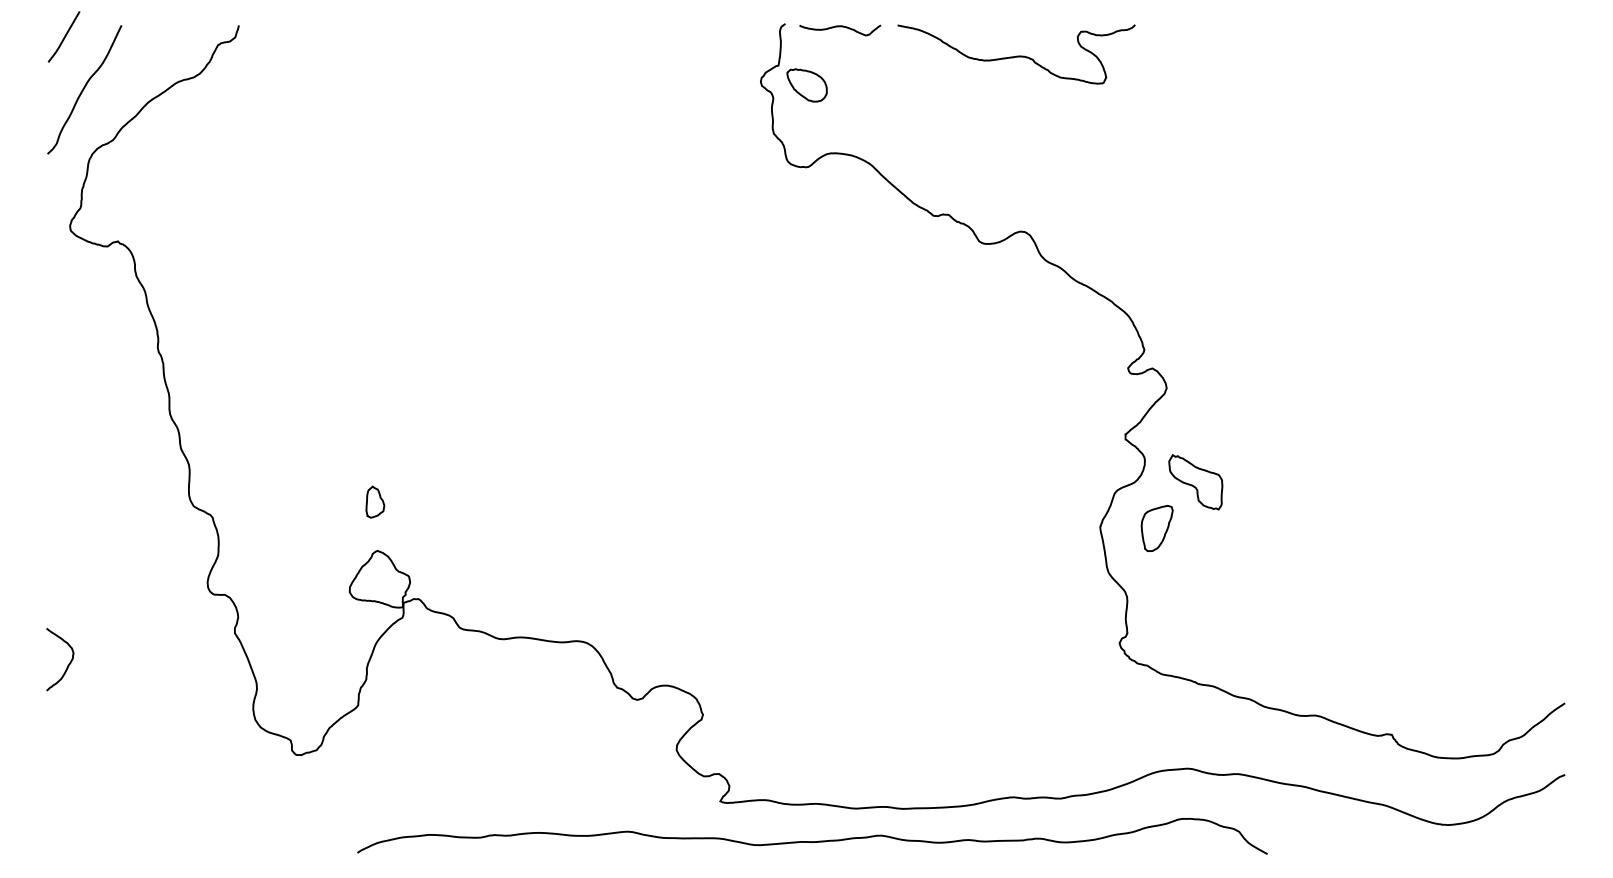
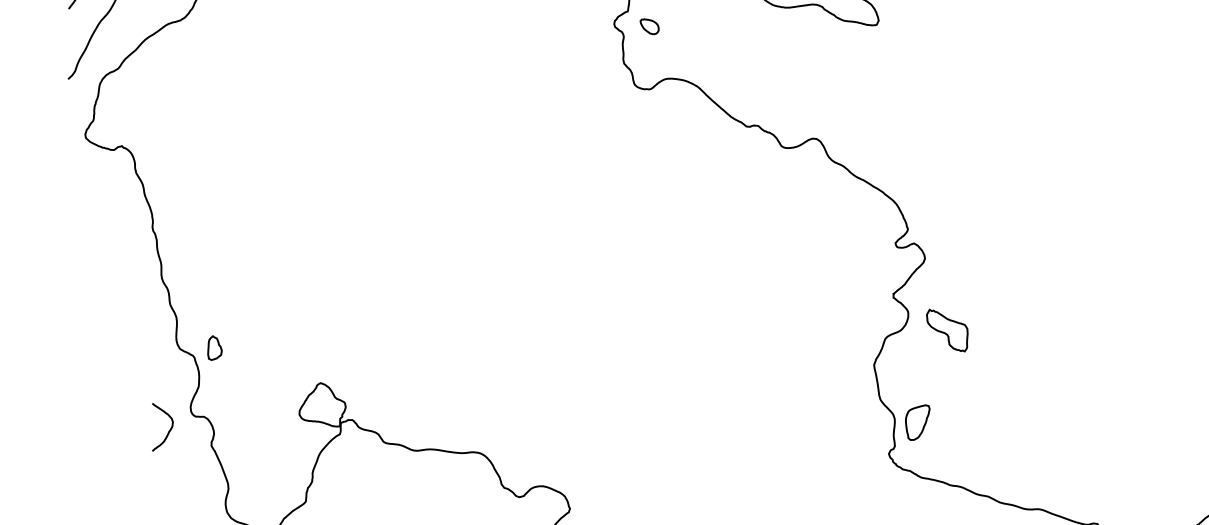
part: (806, 85) -> (649, 26), size x0.6
part: (375, 501) -> (215, 347), moved
part: (1156, 528) -> (917, 422), moved
curve: (68, 663) -> (169, 430), moved

